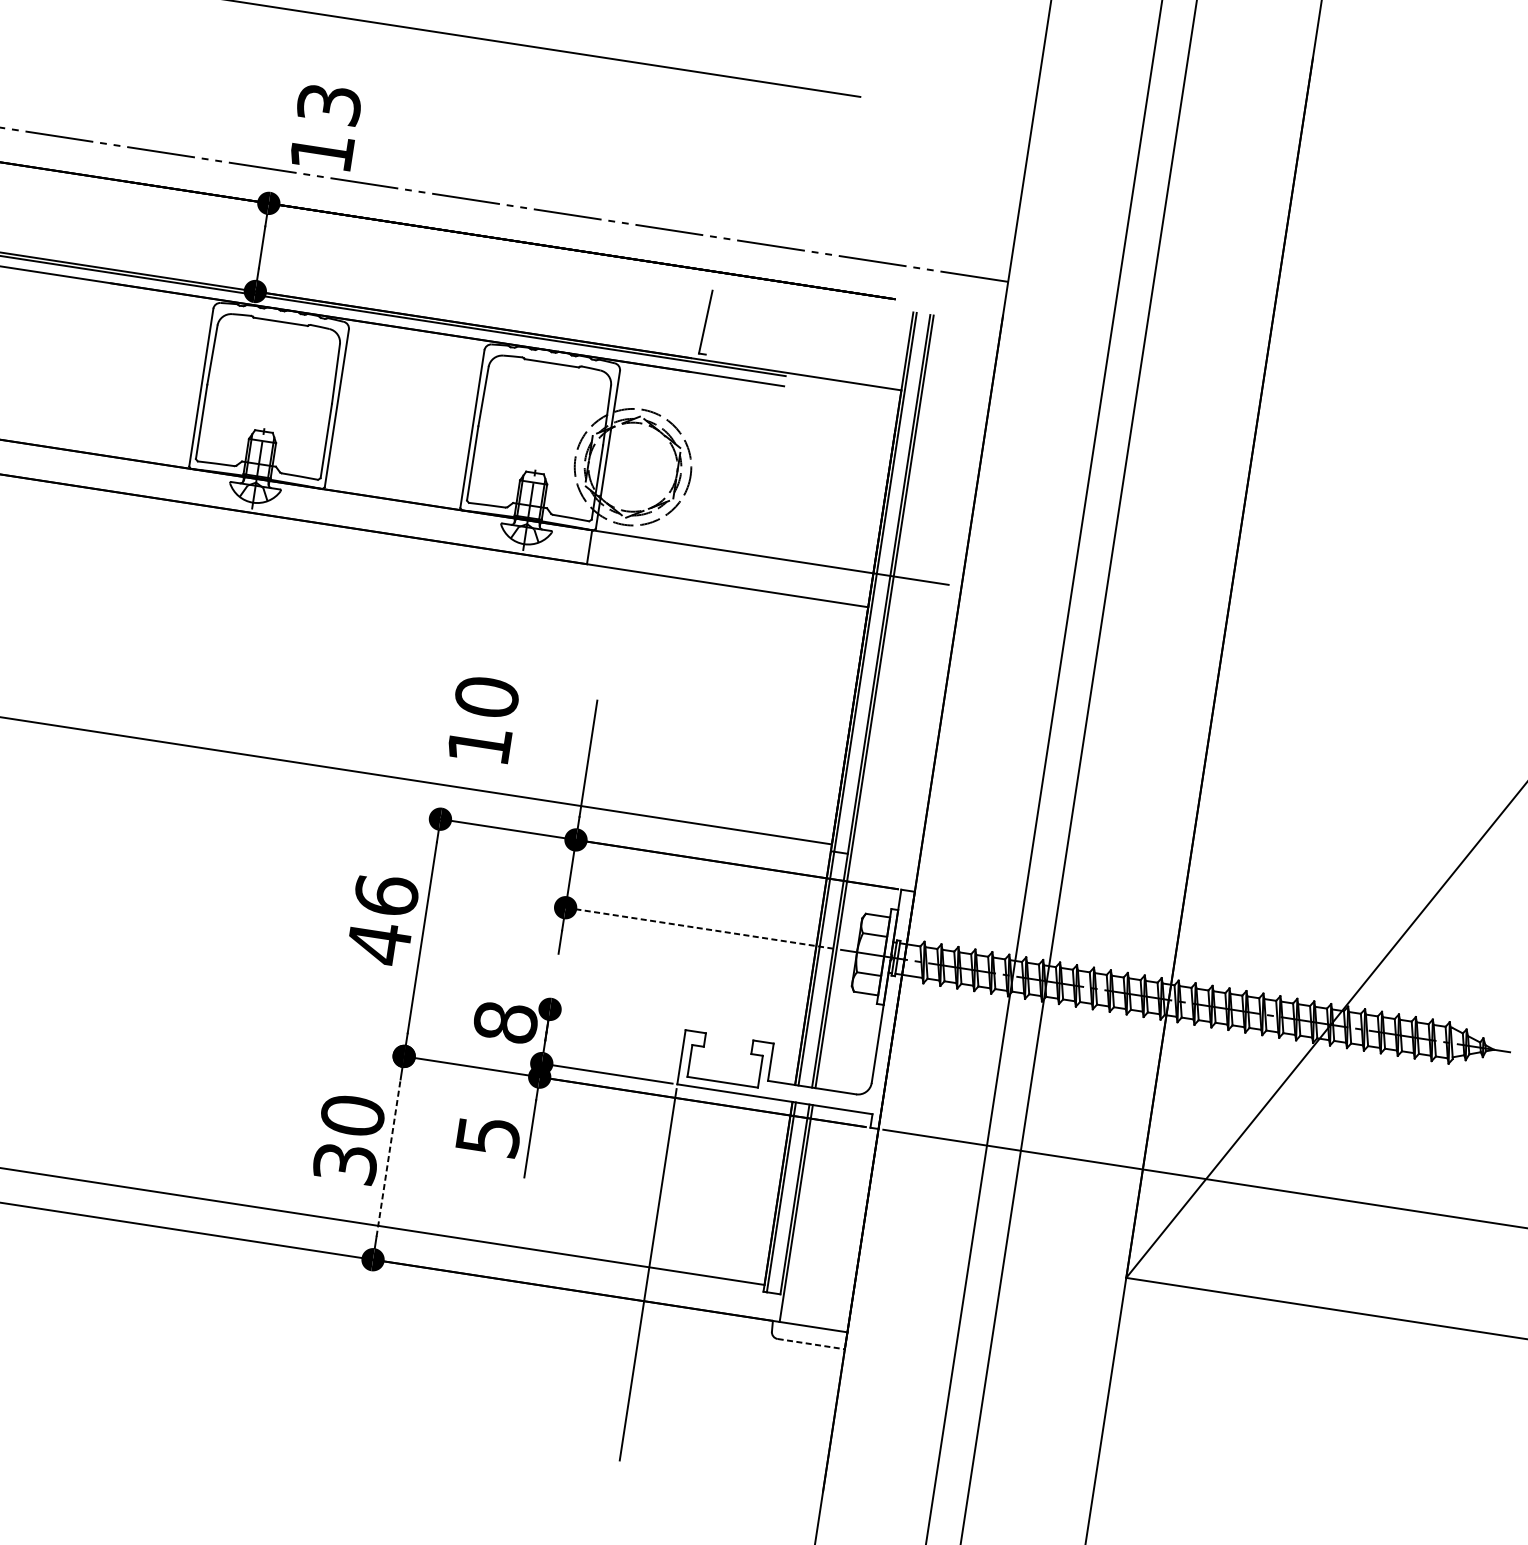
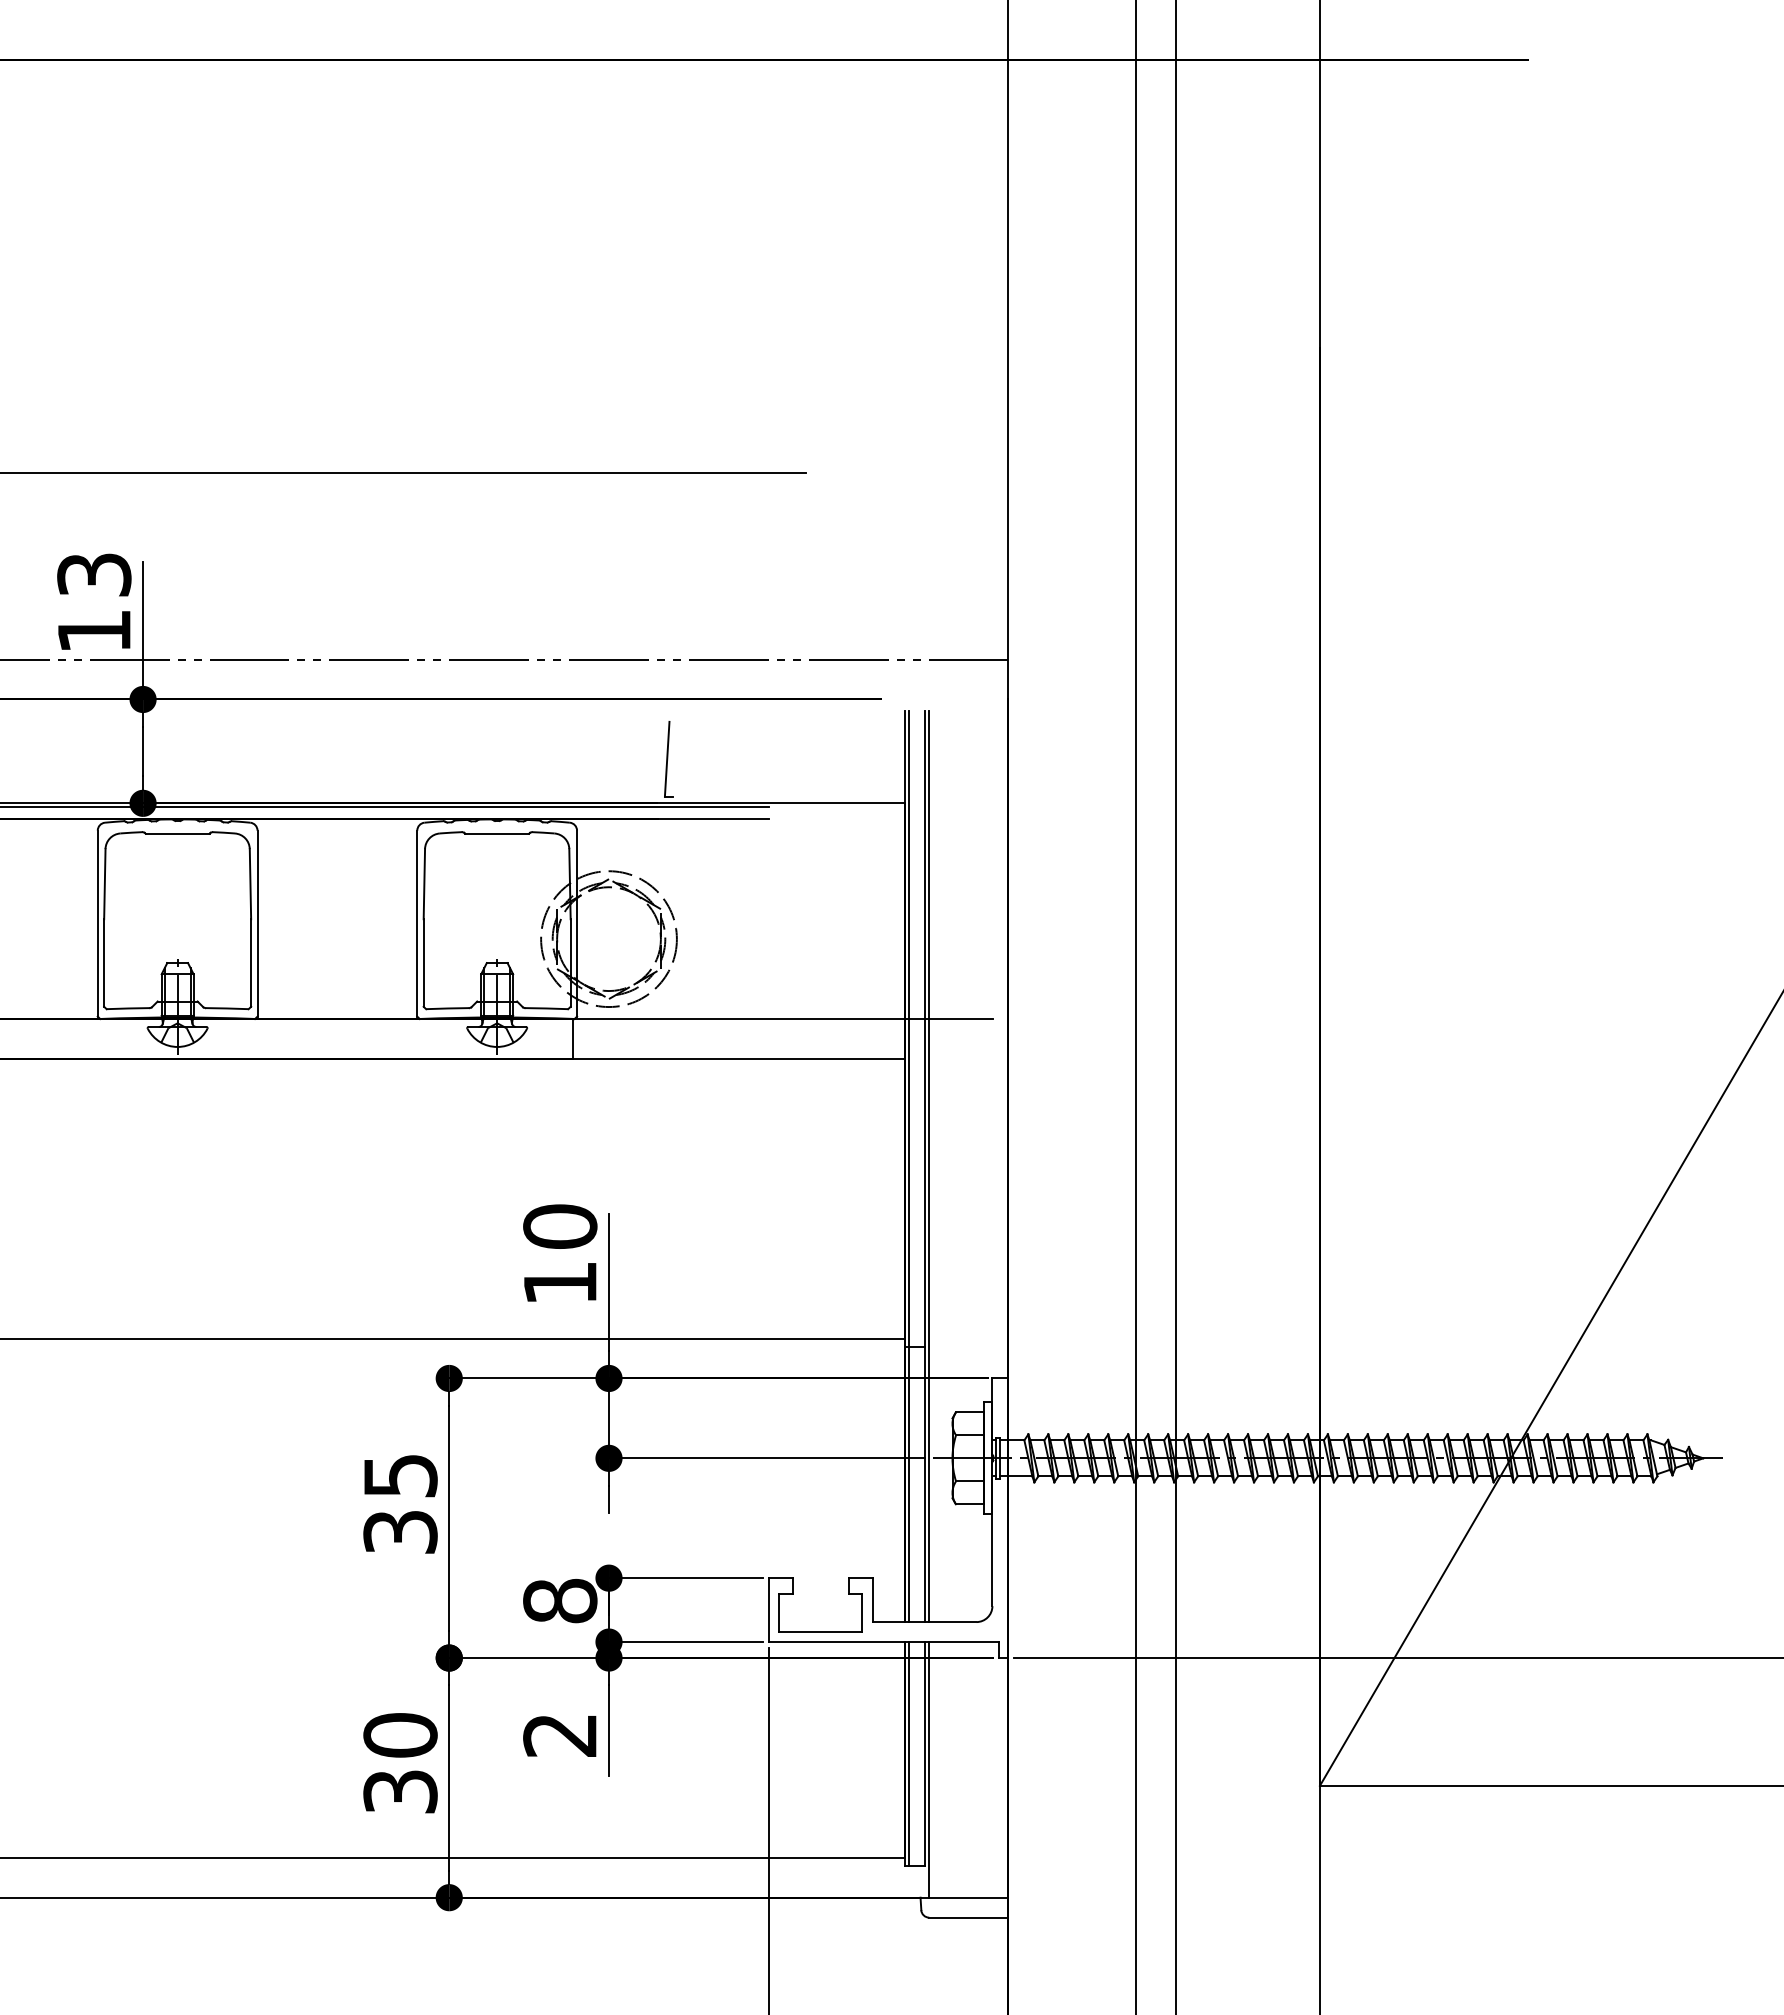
text: (326, 127) -> (94, 601), moved
line: (278, 144) -> (143, 630), added
text: (483, 719) -> (560, 1252), moved
text: (382, 919) -> (400, 1504), 46 -> 35
line: (695, 927) -> (762, 1458), dashed -> solid
line: (612, 1019) -> (682, 1578), added
text: (488, 1136) -> (560, 1735), 5 -> 2
line: (388, 1157) -> (449, 1777), dashed -> solid
line: (811, 1343) -> (968, 1917), dashed -> solid

